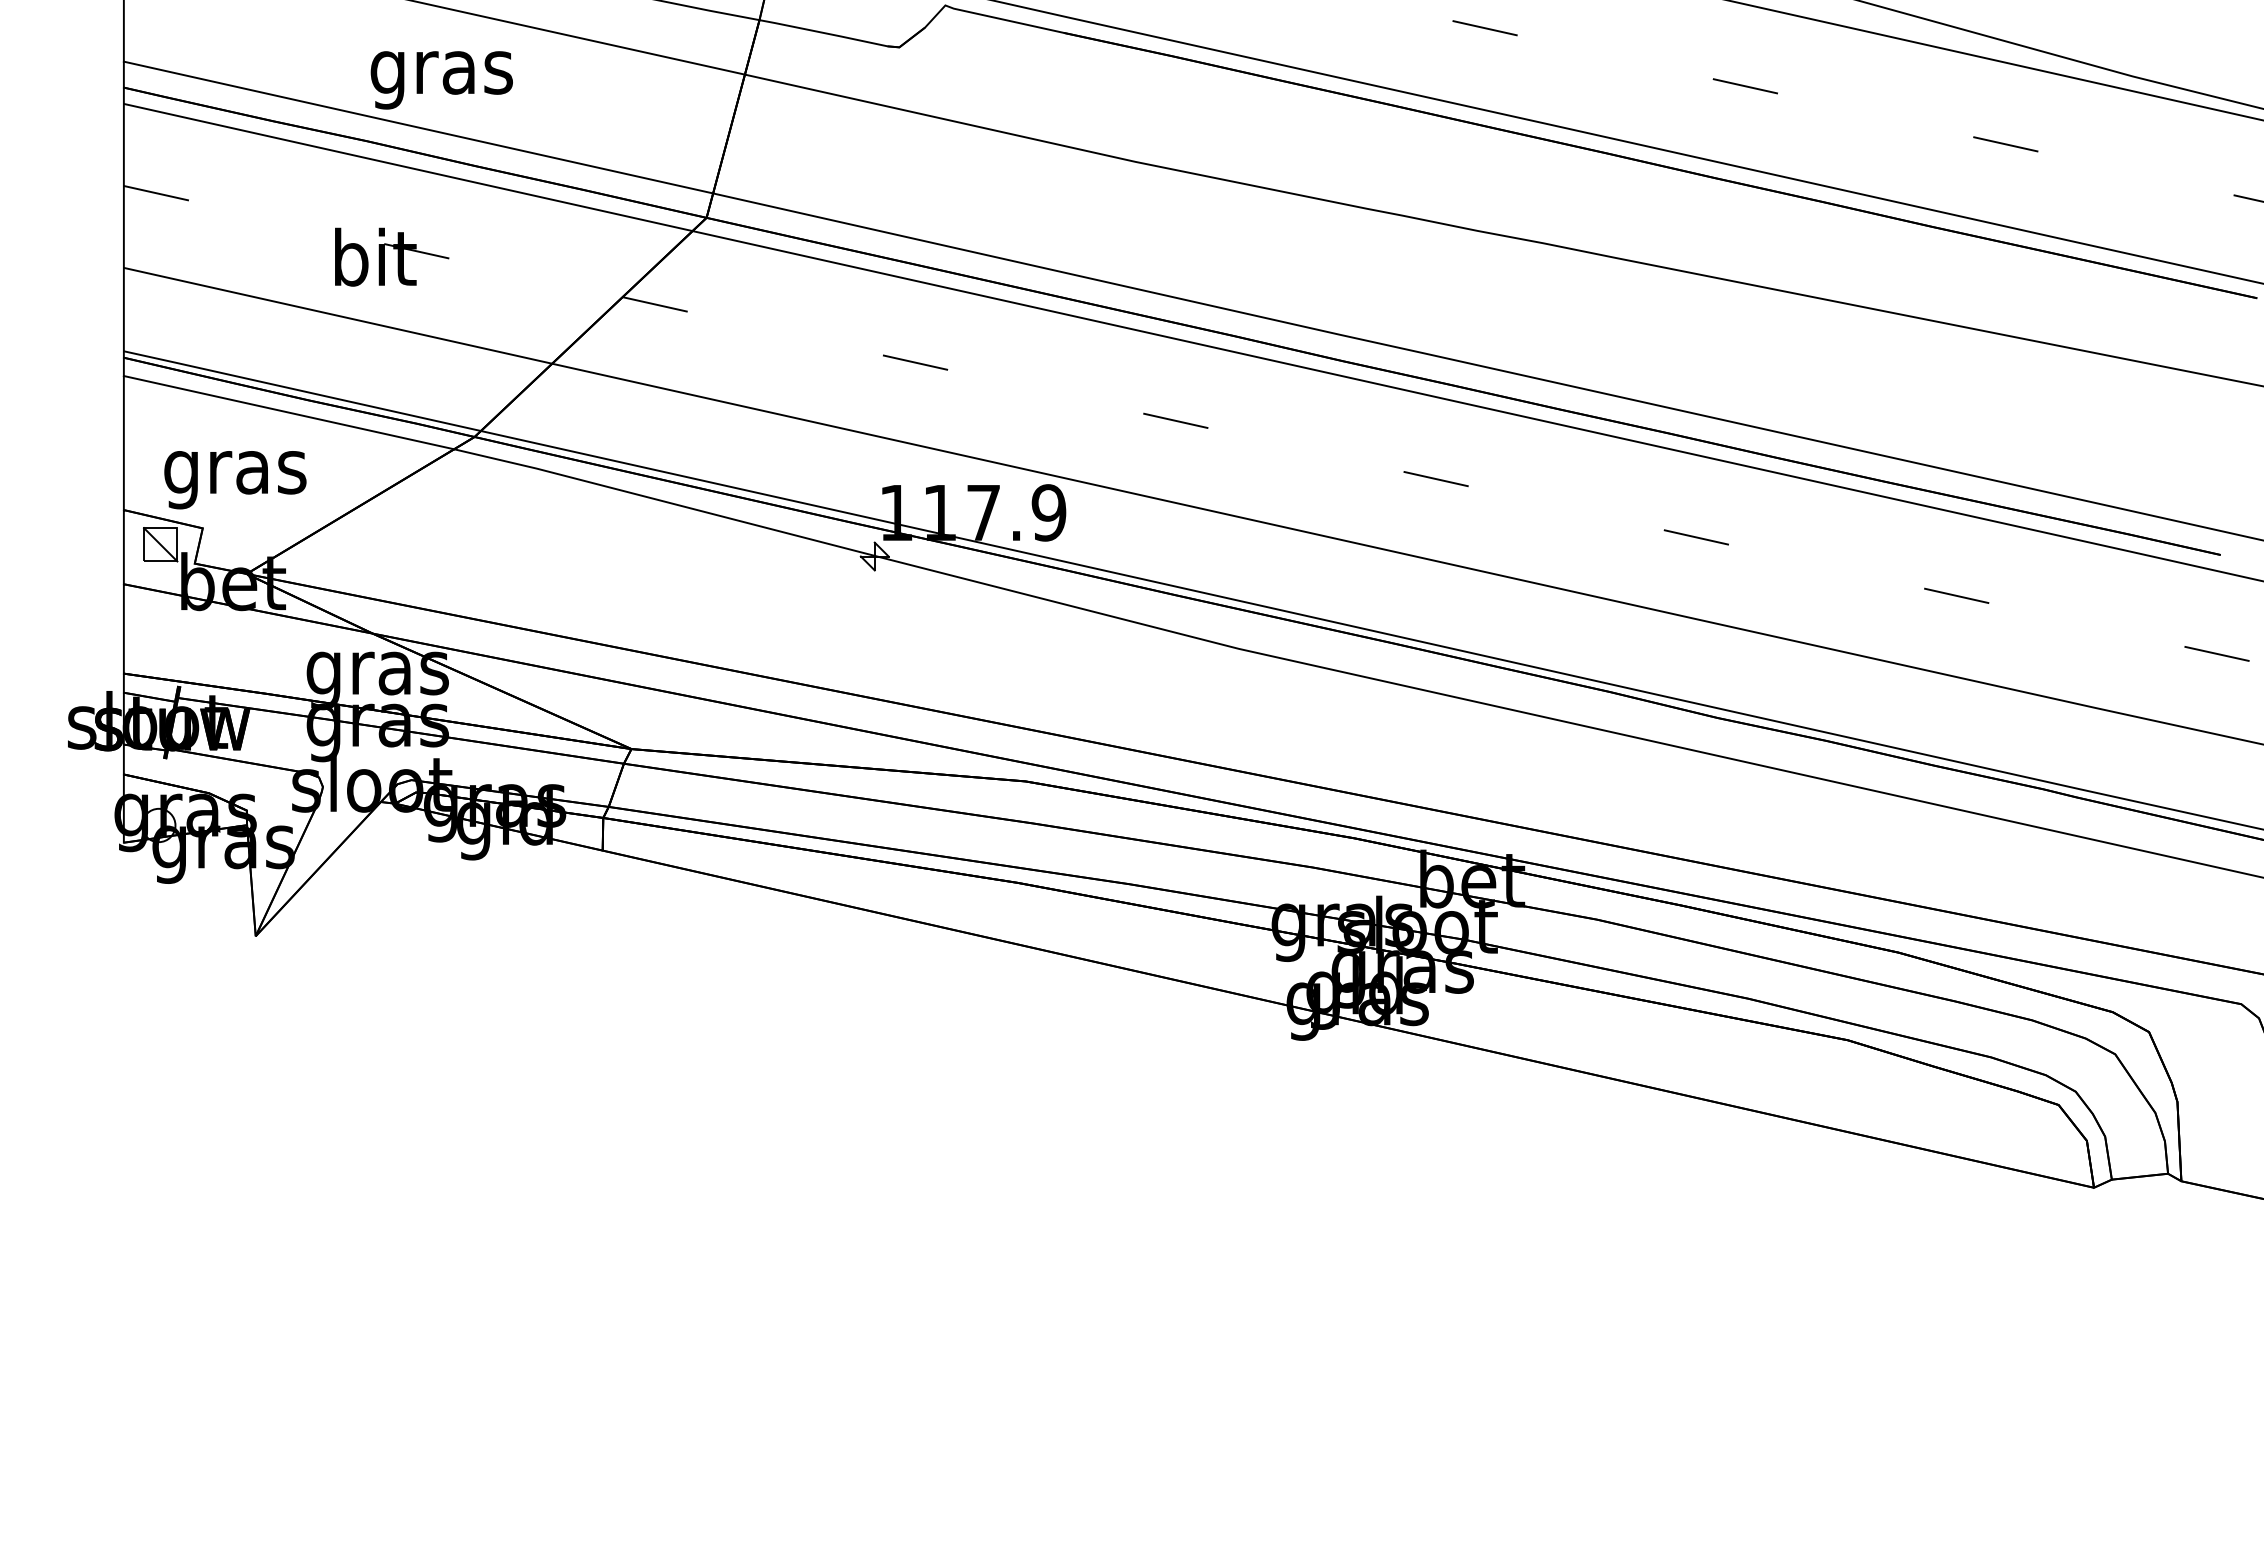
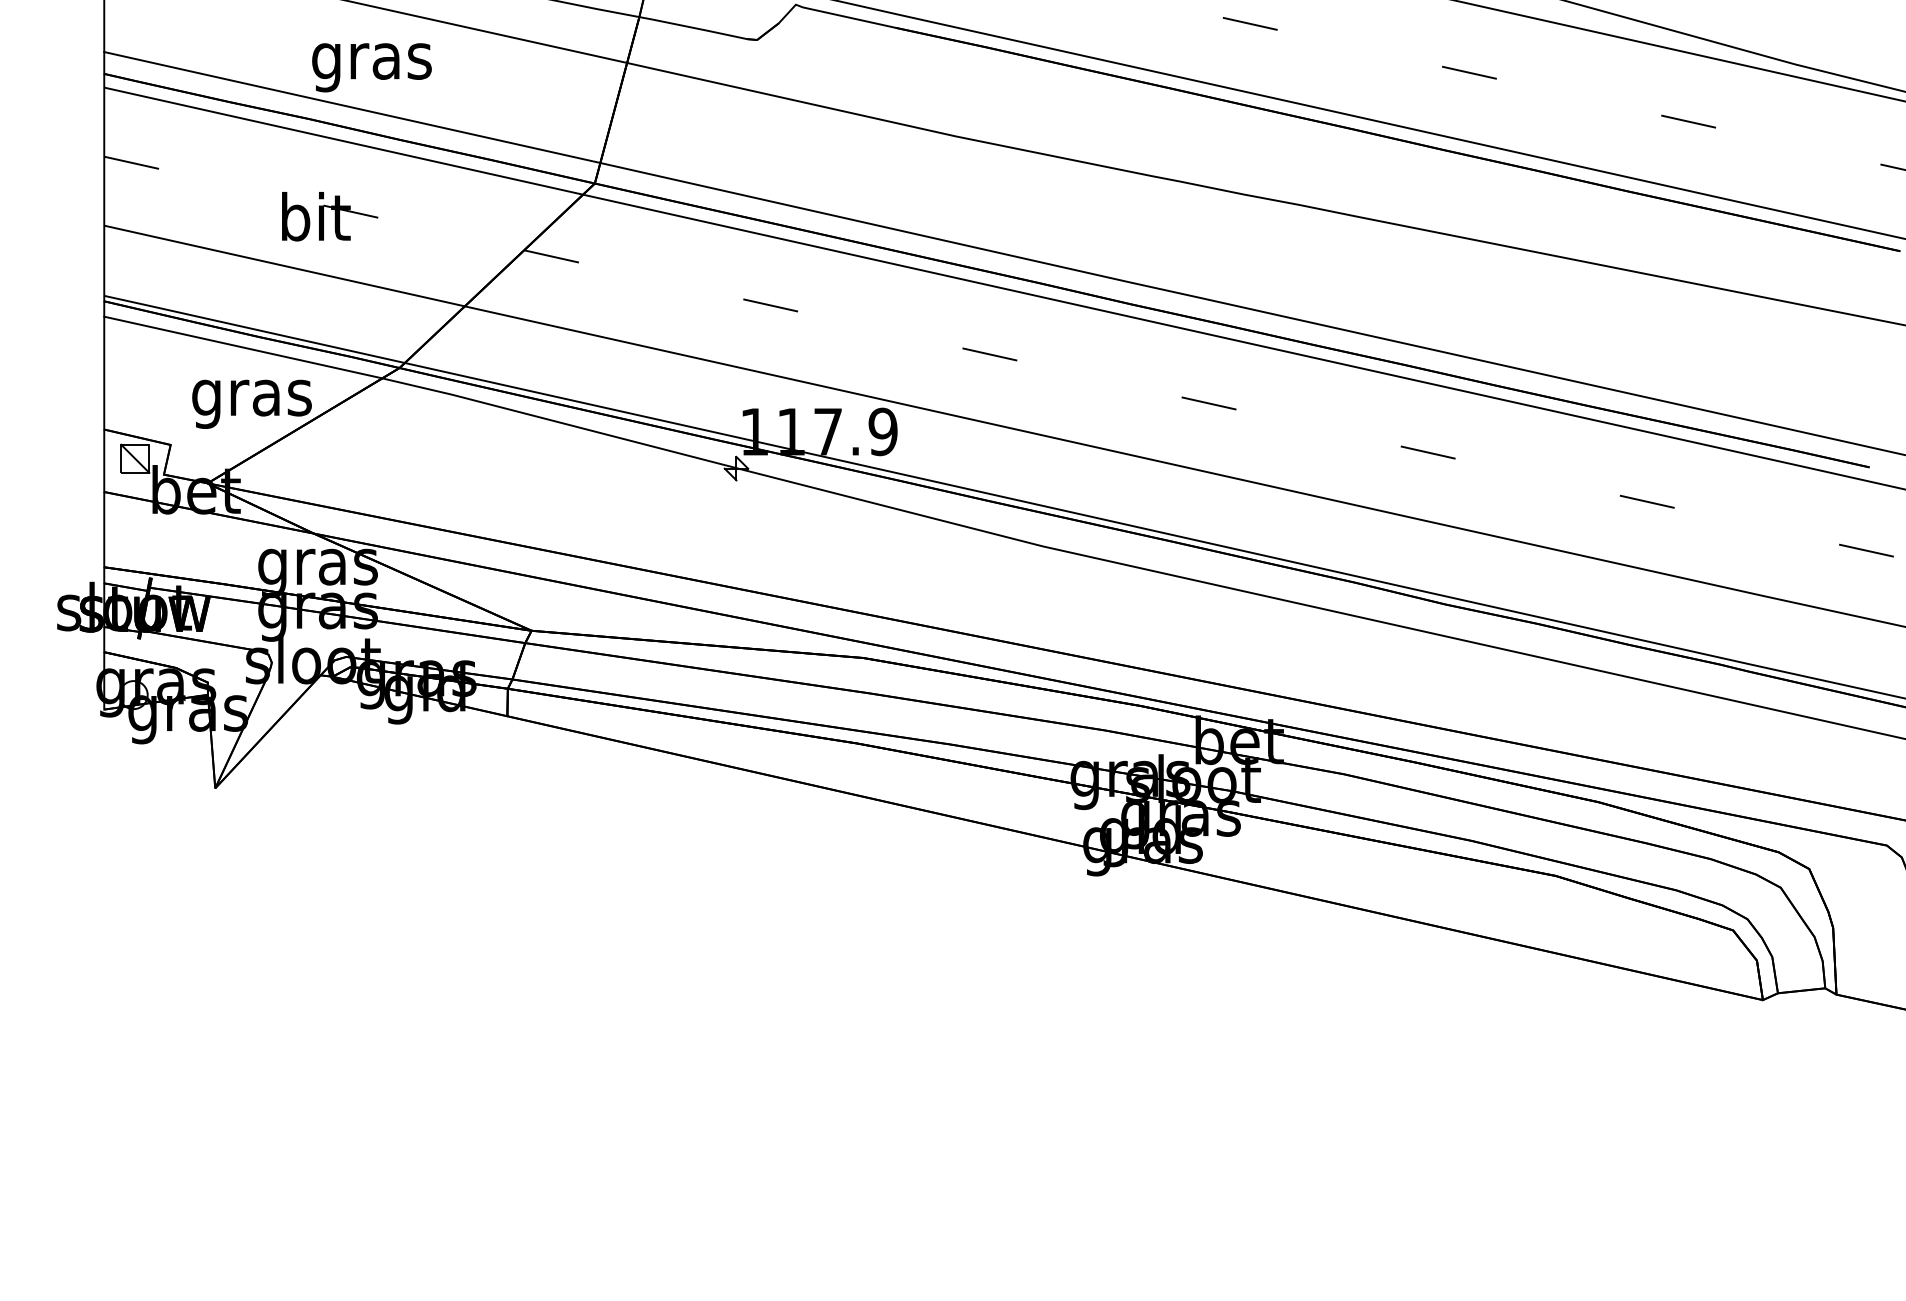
text: (235, 480) -> (252, 404), moved

